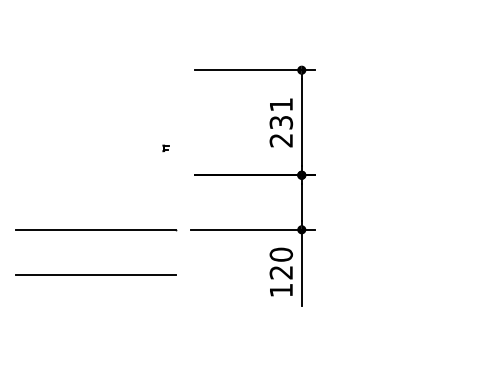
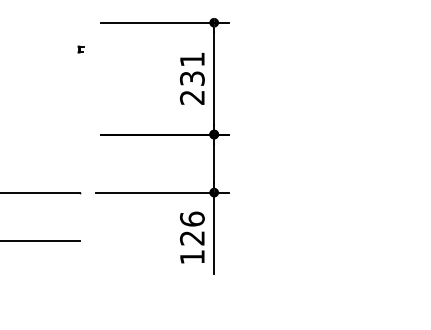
part: (165, 148) -> (80, 49), moved
text: (280, 254) -> (191, 218), 120 -> 126

